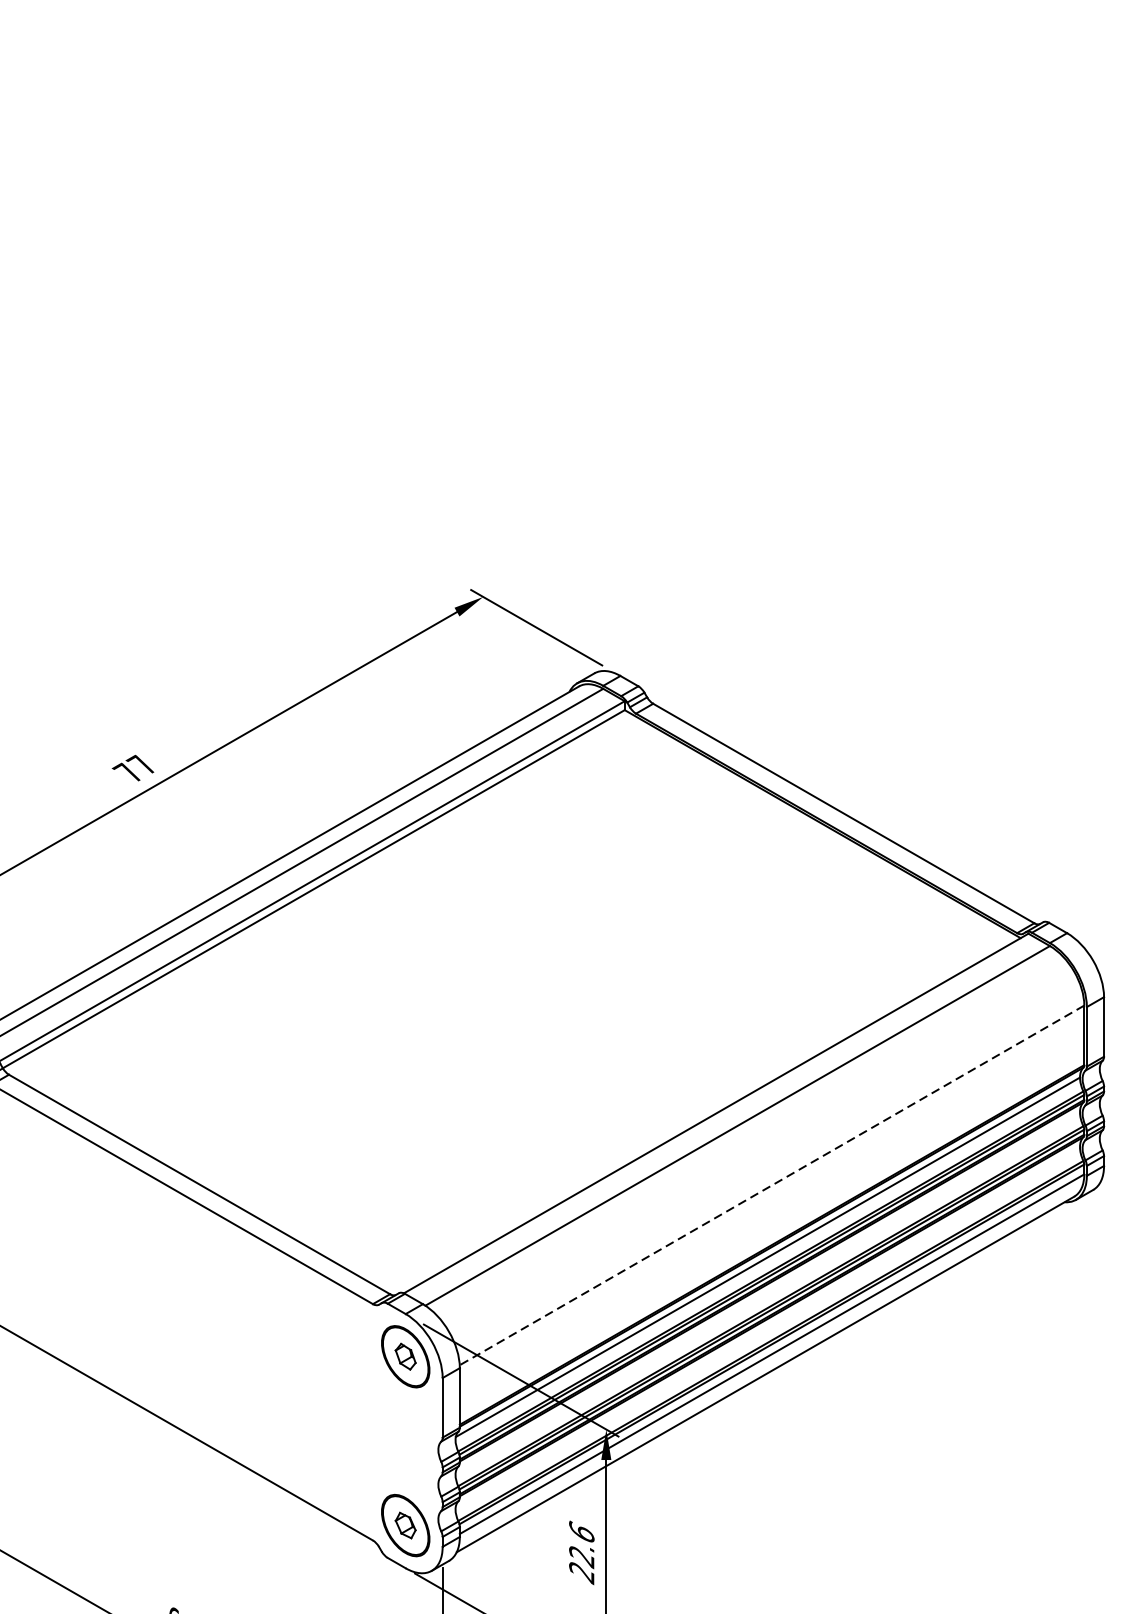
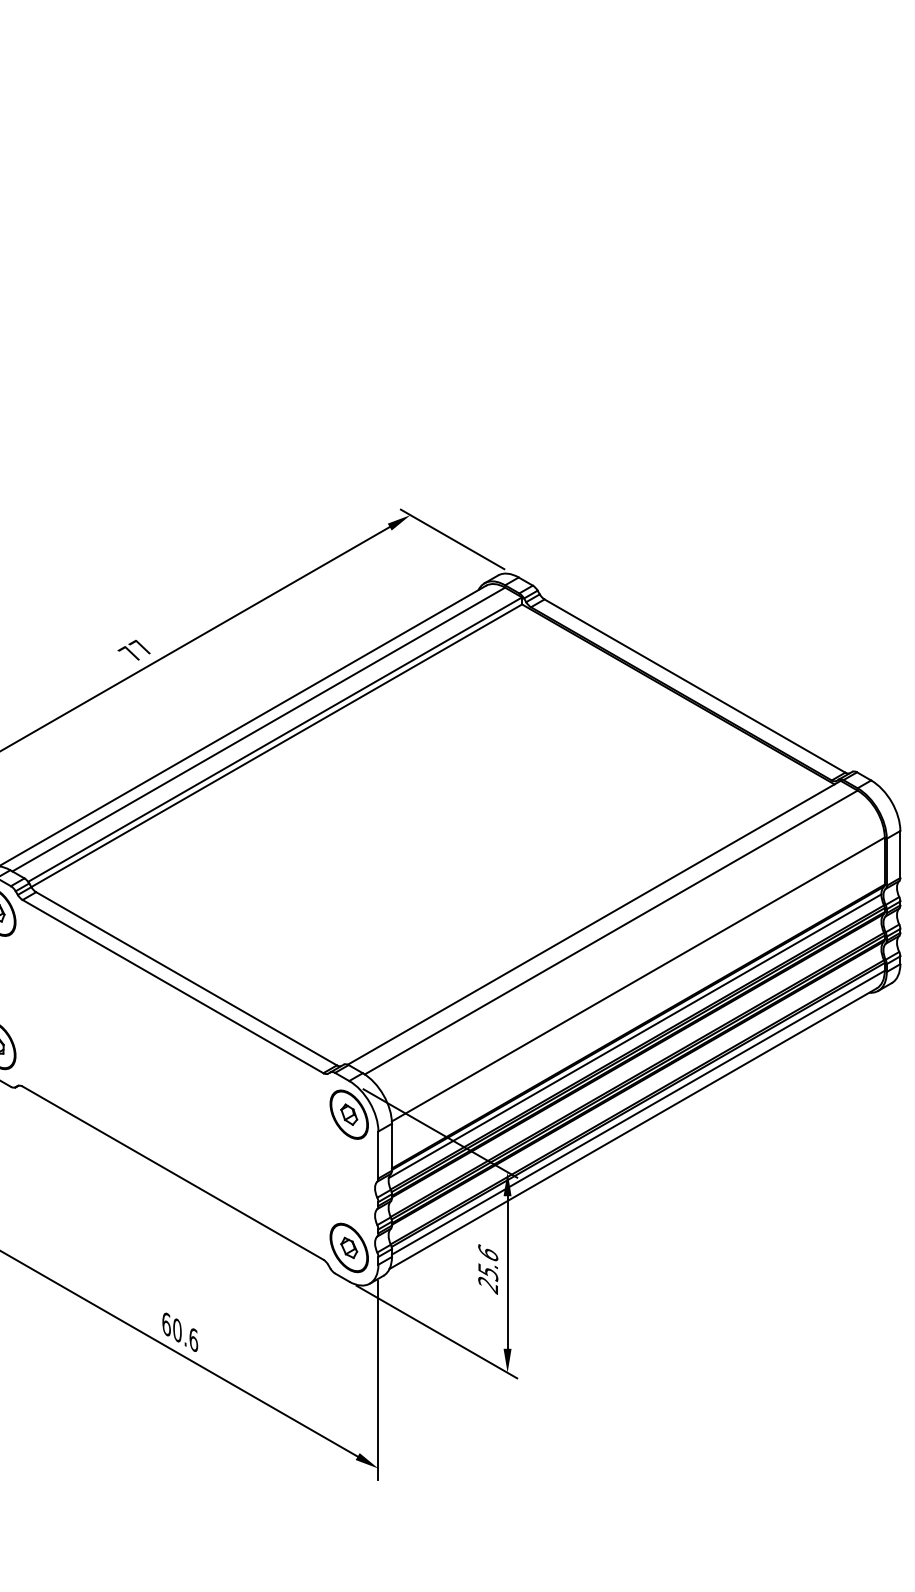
line: (770, 1185) -> (637, 979), dashed -> solid
text: (582, 1556) -> (488, 1272), 22.6 -> 25.6

